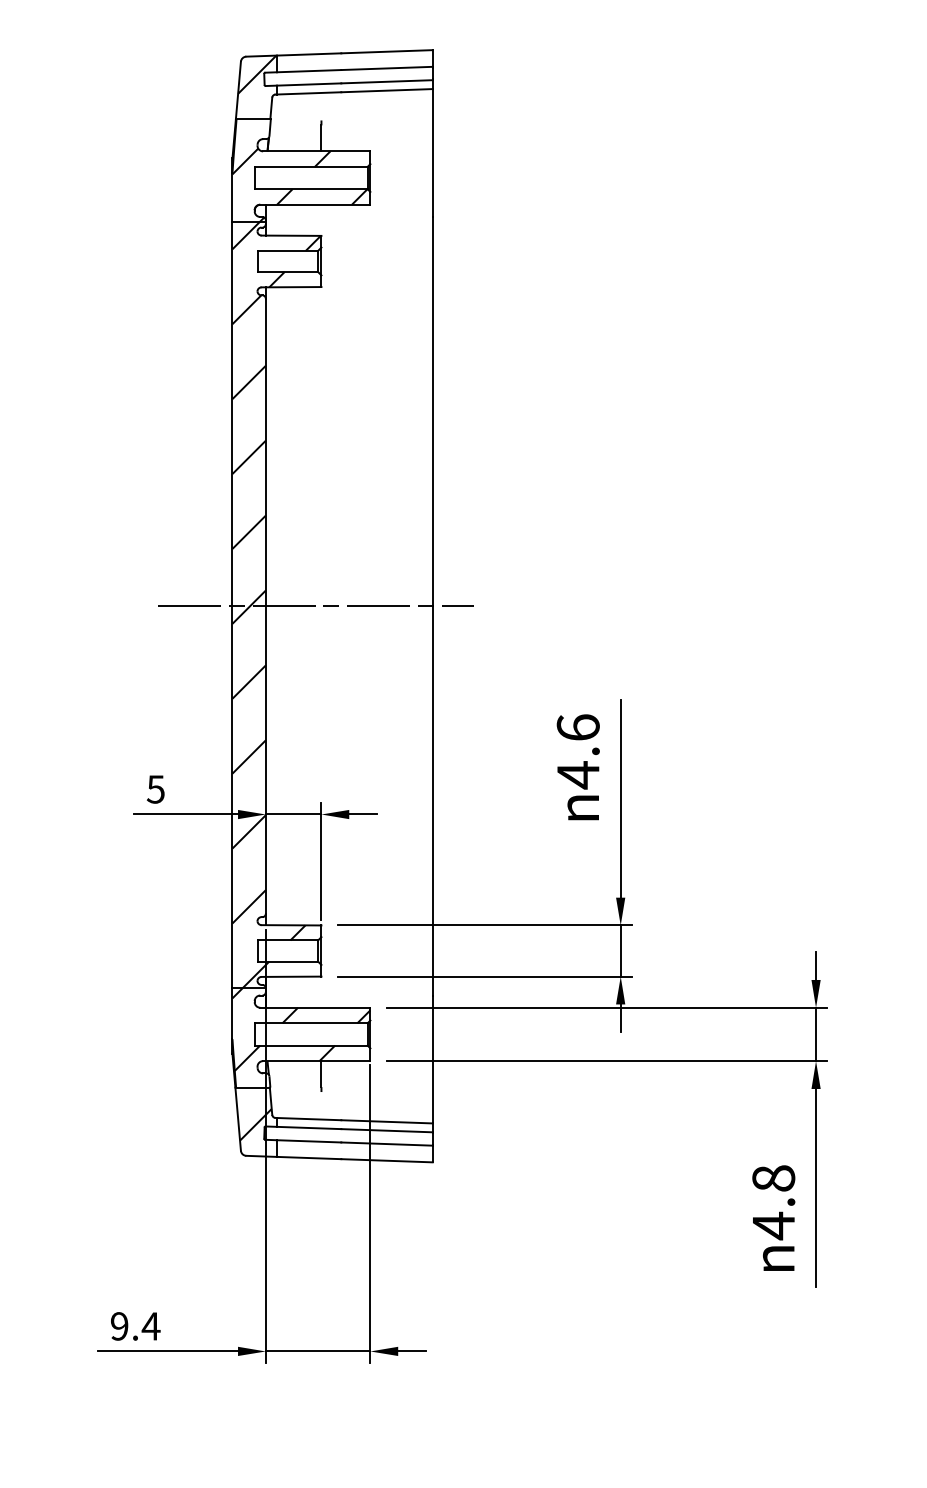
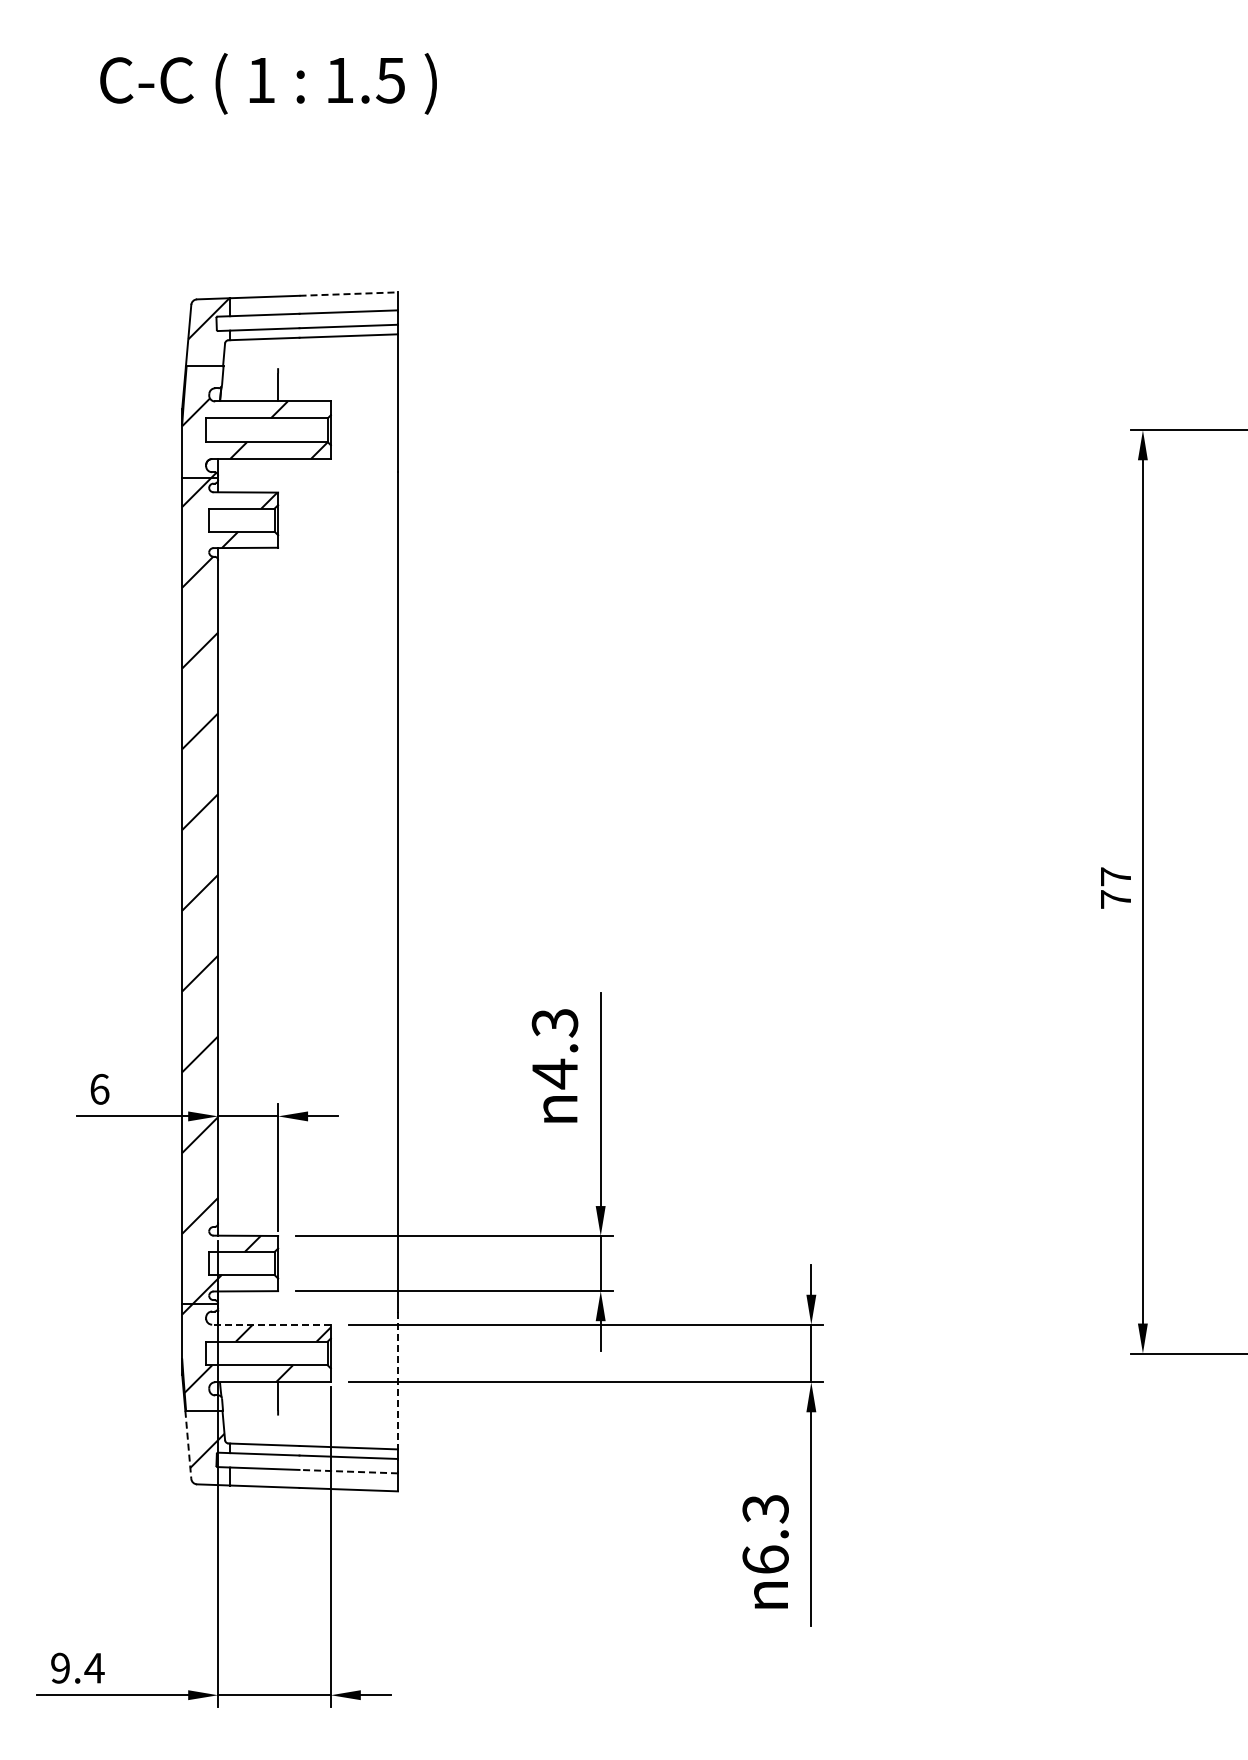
line: (387, 52) -> (349, 294), solid -> dashed
line: (315, 605) -> (271, 891), removed
text: (577, 727) -> (554, 1022), 4.6 -> 4.3
text: (155, 788) -> (99, 1088), 5 -> 6
line: (315, 1007) -> (271, 1324), solid -> dashed
line: (433, 1059) -> (398, 1380), solid -> dashed
line: (238, 1119) -> (188, 1445), solid -> dashed
line: (386, 1143) -> (348, 1471), solid -> dashed
text: (773, 1202) -> (765, 1534), 4.8 -> 6.3

